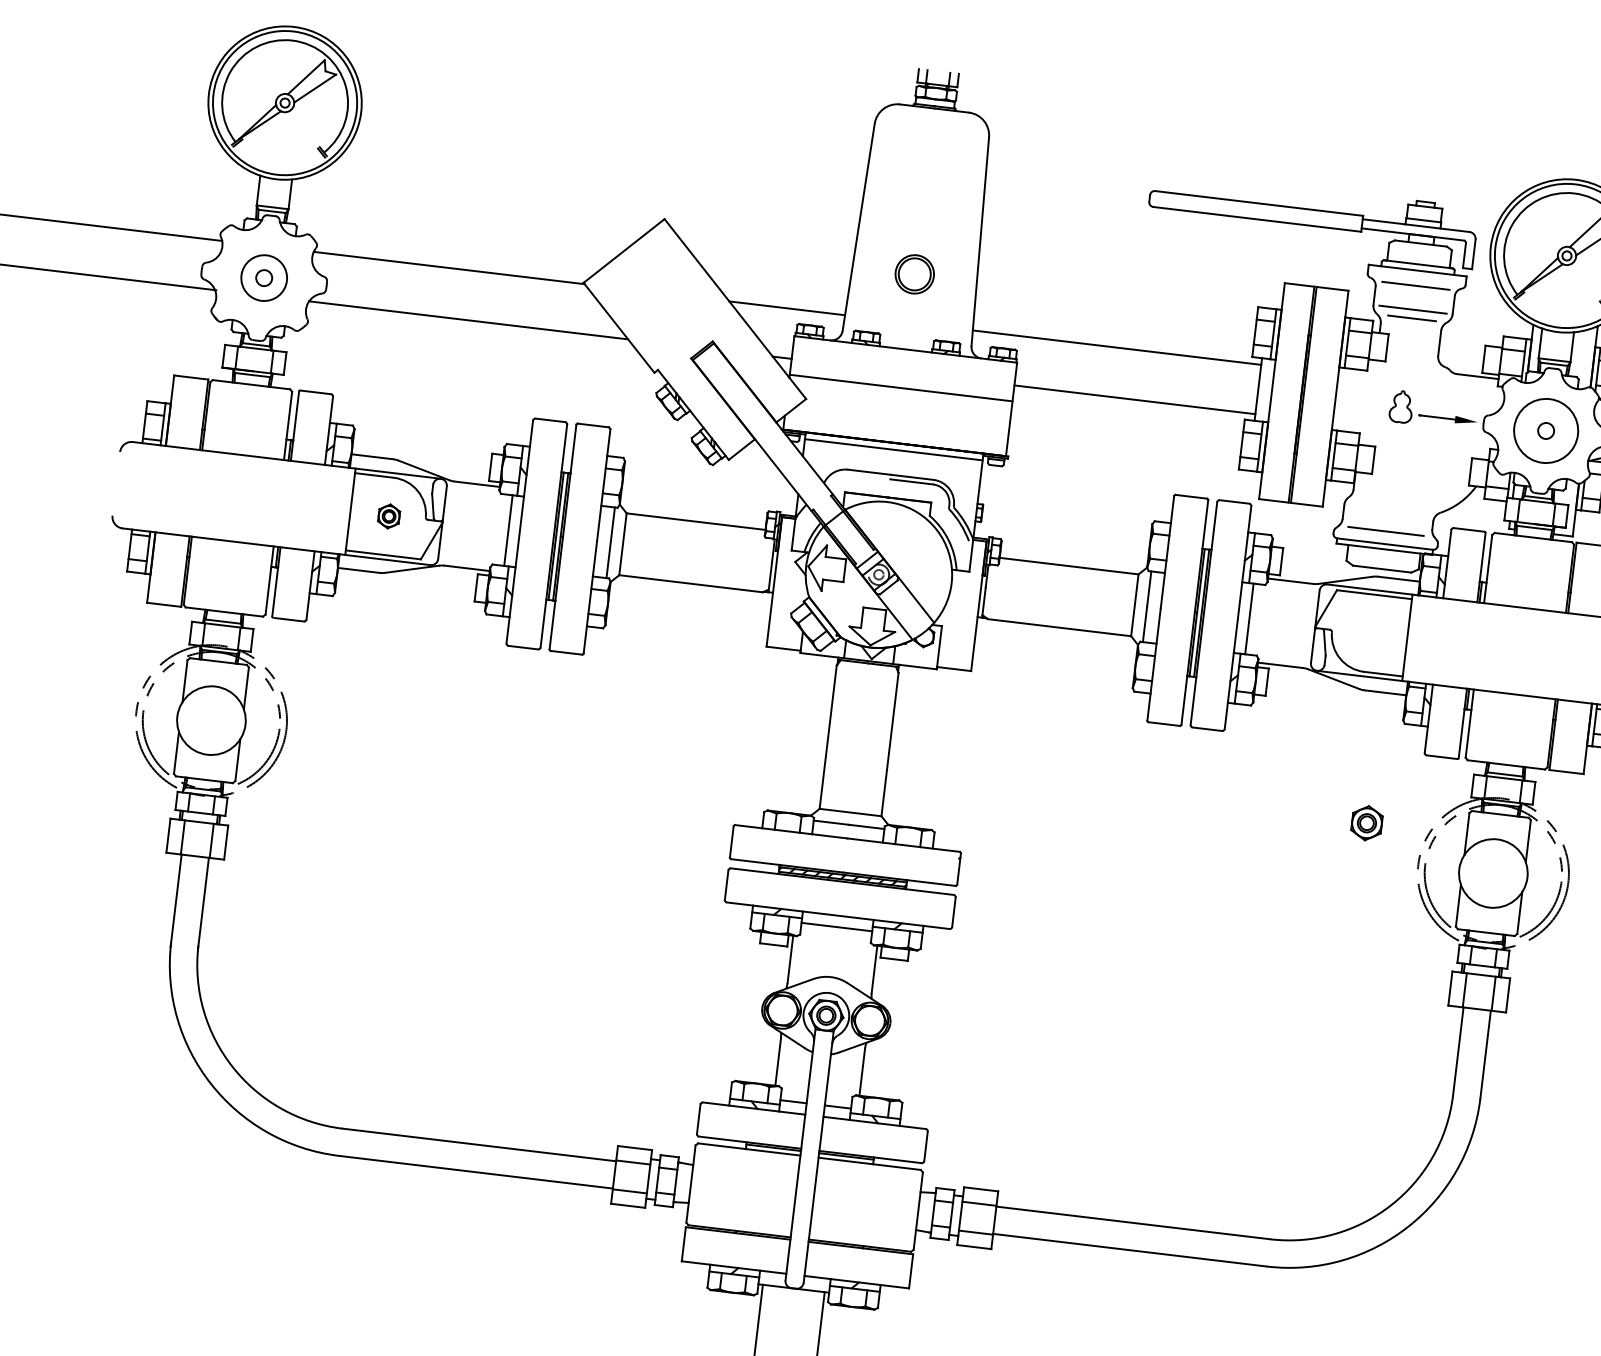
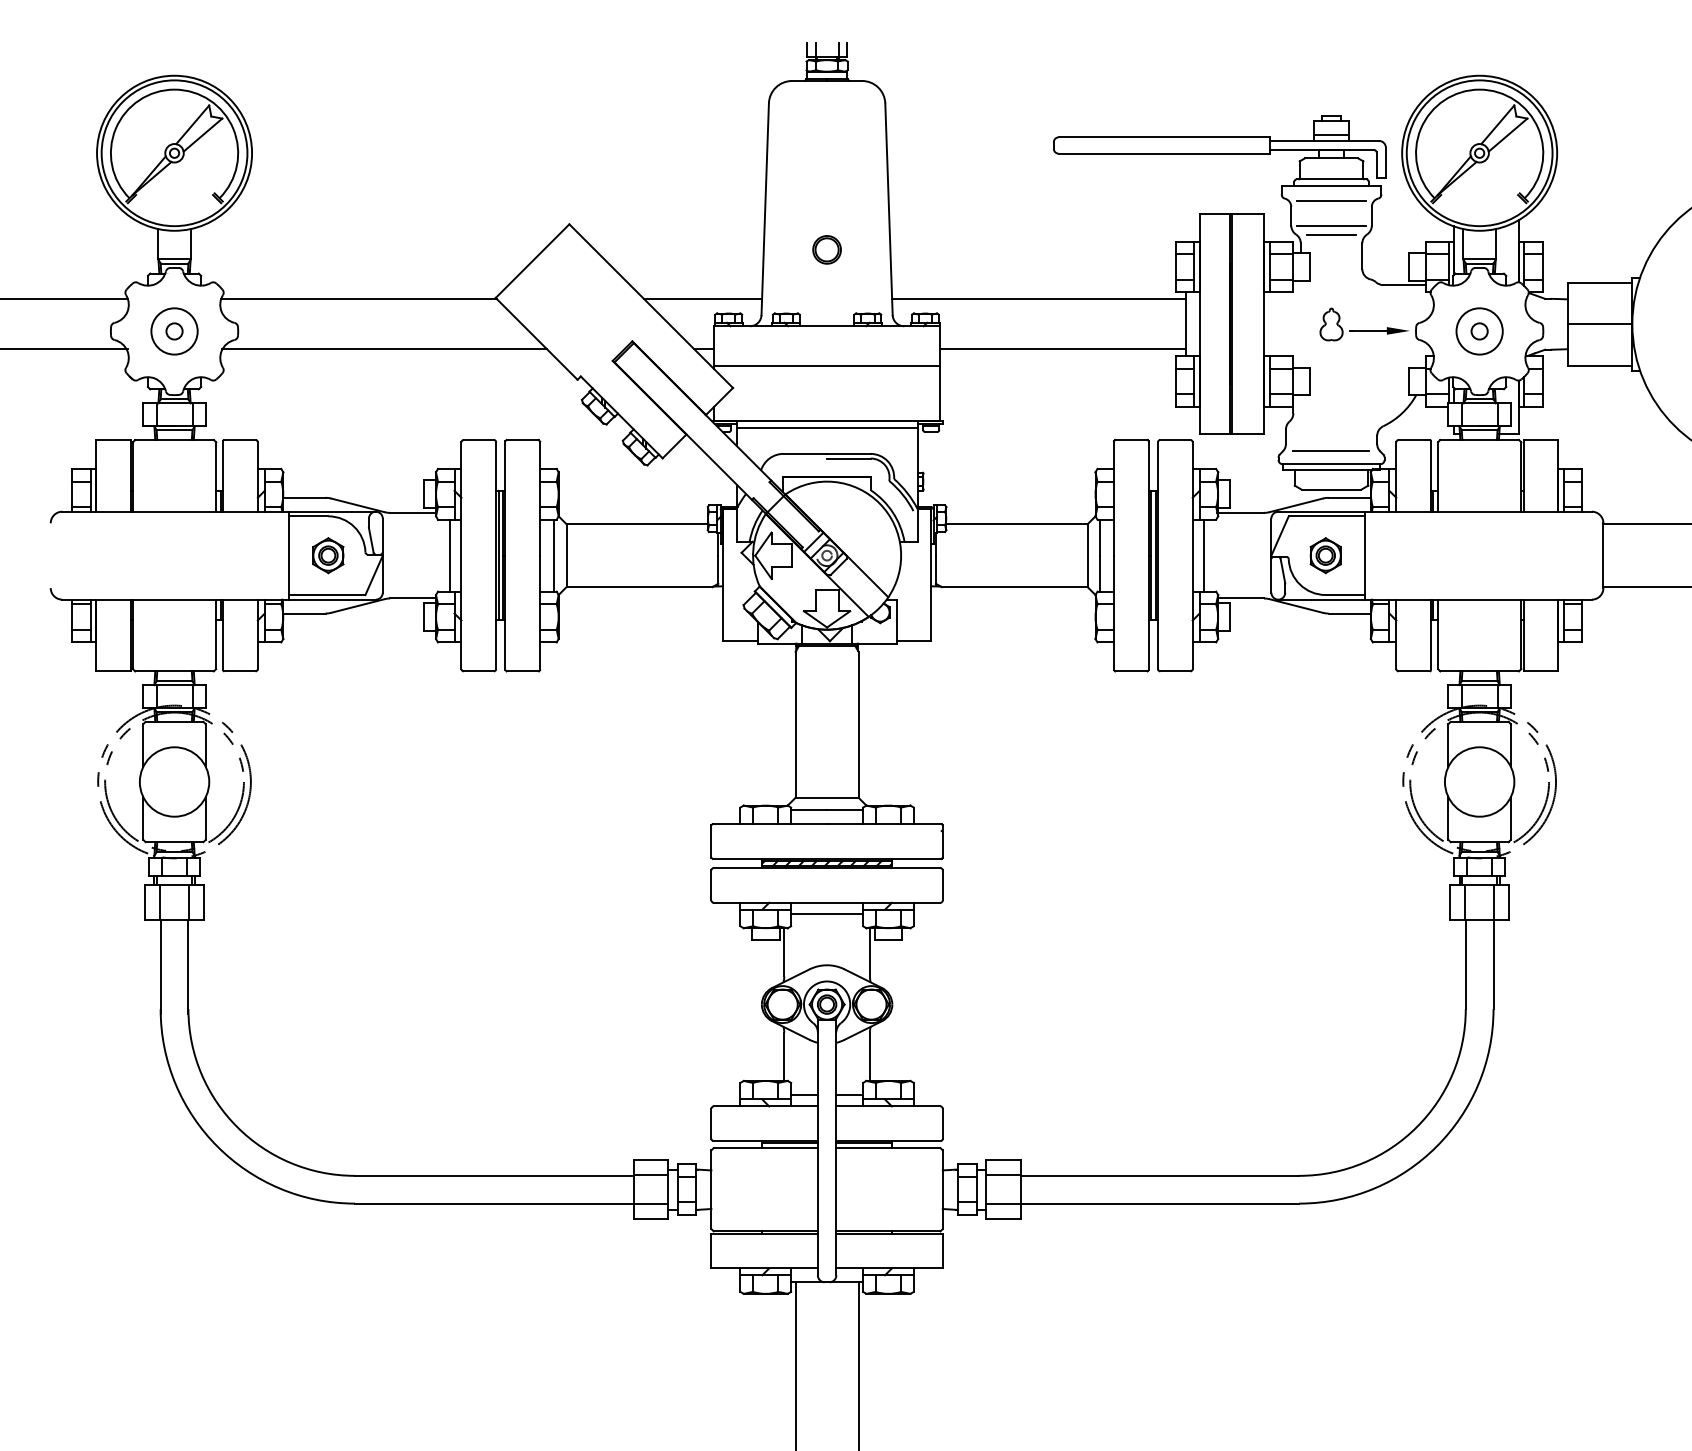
part: (914, 273) -> (826, 249), size x0.71
circle: (1545, 431) -> (1479, 331), size x0.71
part: (389, 516) -> (328, 555), size x1.43
part: (1366, 823) -> (1325, 555), moved

